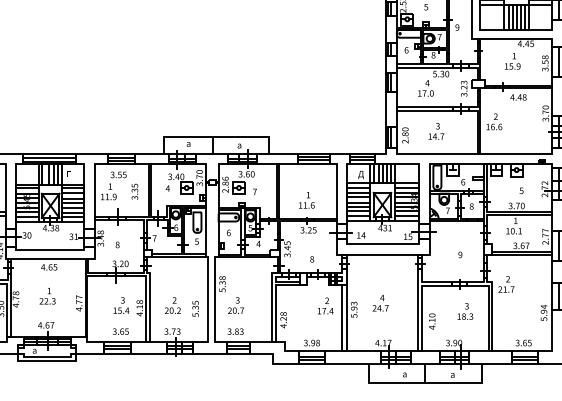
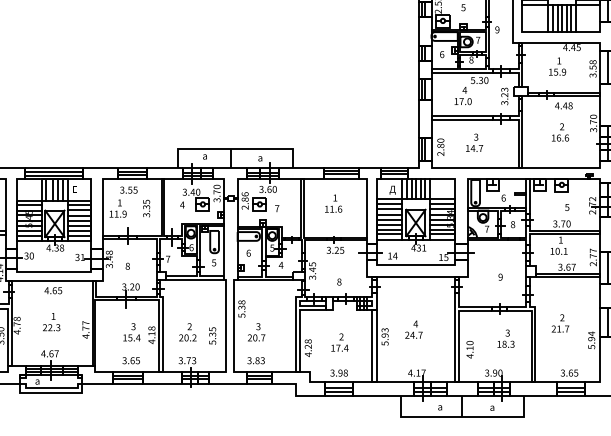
text: (494, 121) -> (560, 132), moved
text: (306, 200) -> (333, 203), moved
text: (506, 284) -> (560, 323), moved
text: (325, 305) -> (339, 342), moved

